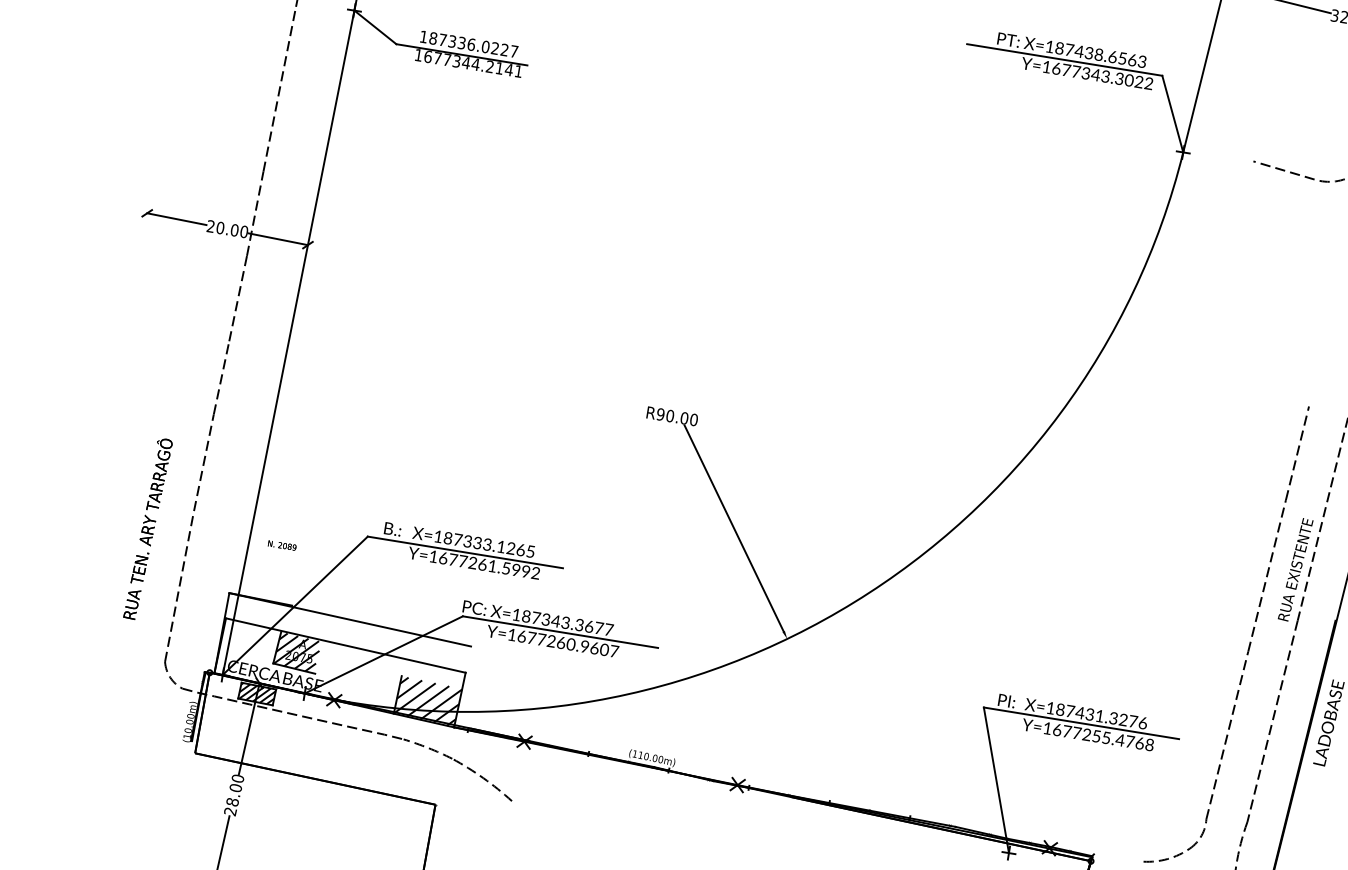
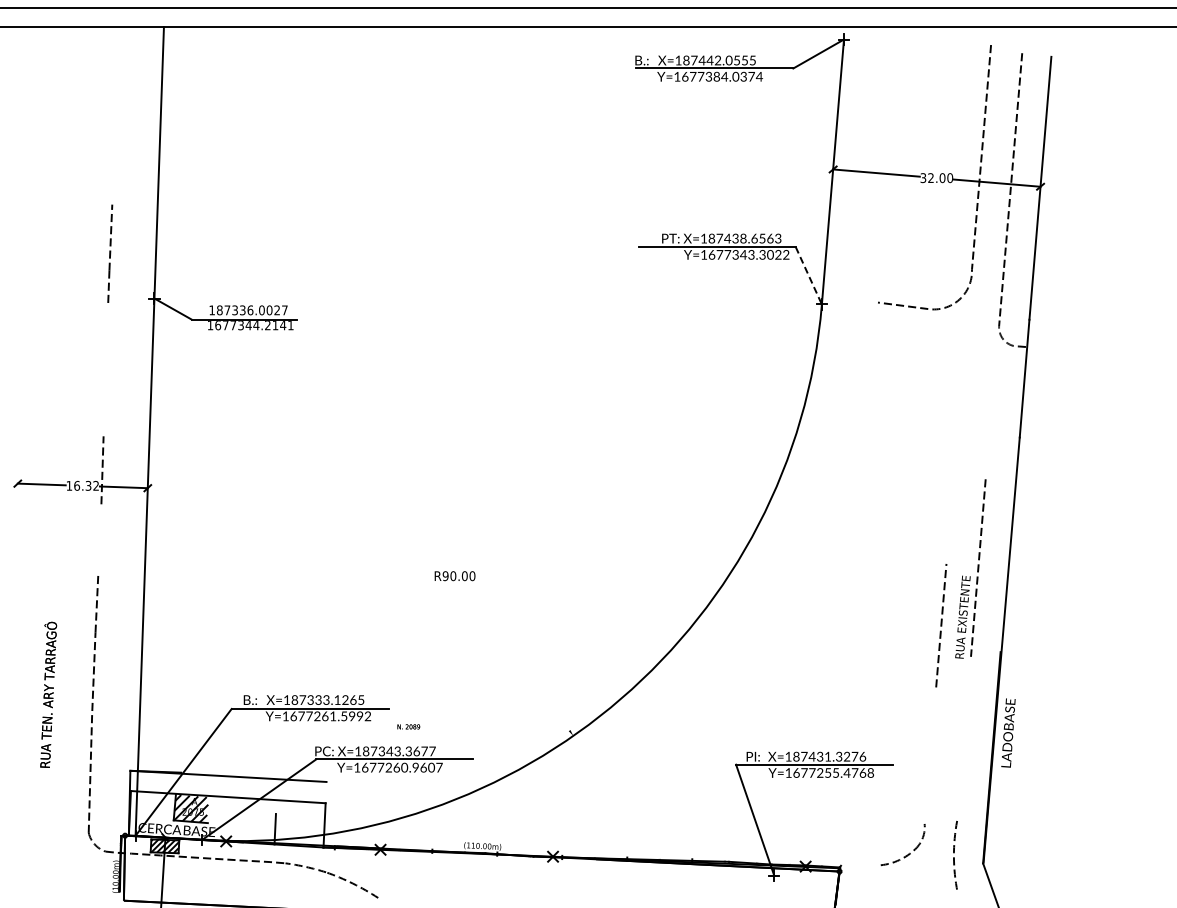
text: (495, 48) -> (269, 310), 187336.0227 -> 187336.0027
line: (279, 89) -> (105, 369), removed
line: (1172, 113) -> (808, 275), solid -> dashed
text: (227, 228) -> (82, 485), 20.00 -> 16.32
line: (237, 297) -> (99, 538), removed
line: (1297, 453) -> (949, 525), removed
line: (734, 527) -> (517, 655), removed
text: (148, 528) -> (48, 694), moved
text: (281, 545) -> (408, 726), moved
hatch: (427, 701) -> (299, 830), removed
line: (1271, 720) -> (963, 738), removed
line: (1227, 735) -> (930, 755), removed

